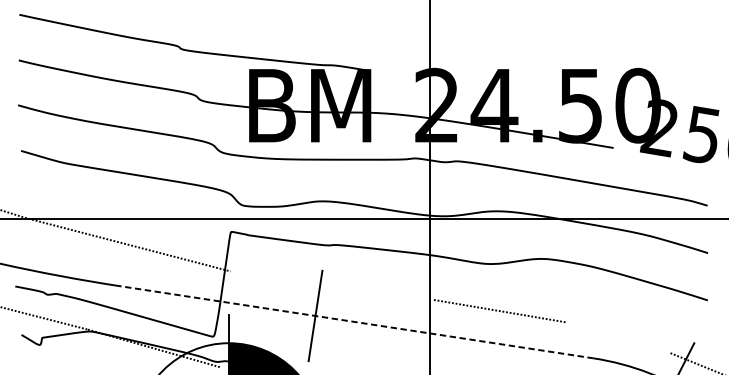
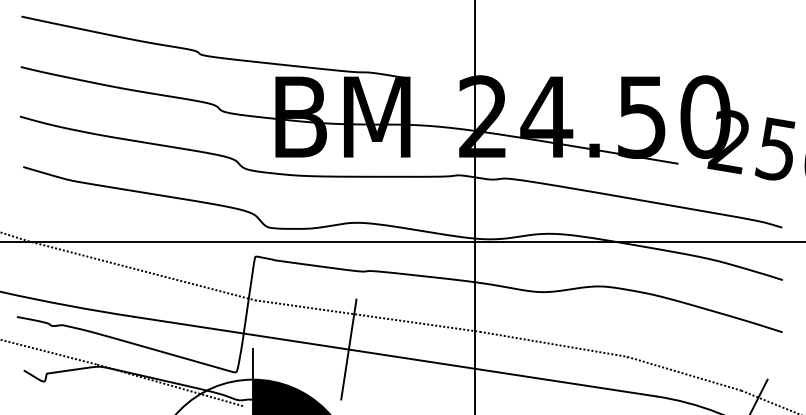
line: (332, 285) -> (367, 315), added
line: (356, 322) -> (394, 356), dashed -> solid
line: (619, 337) -> (684, 373), added

